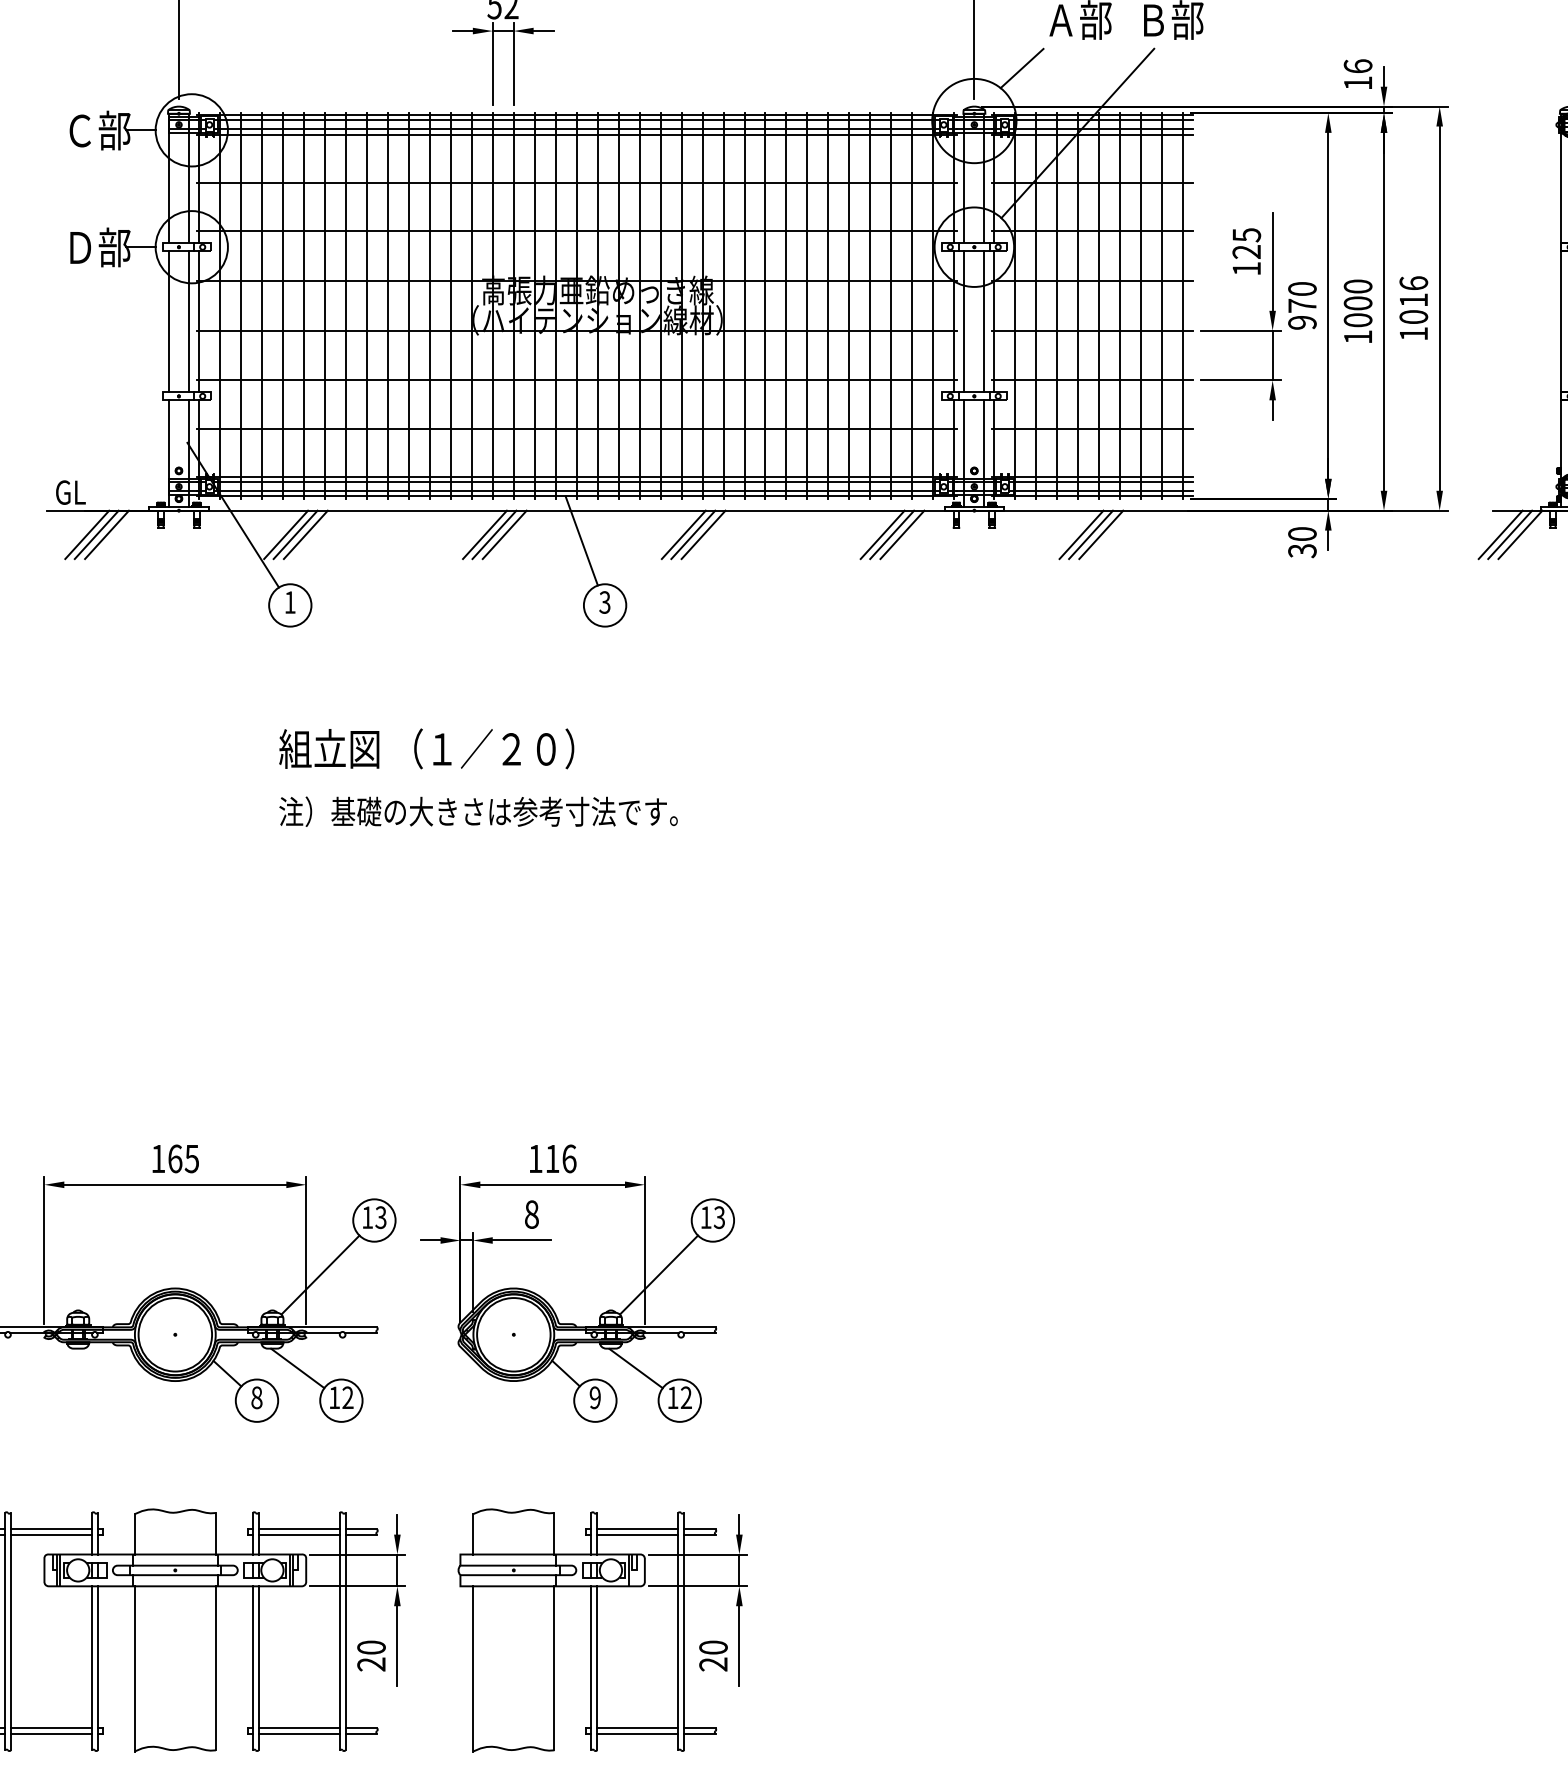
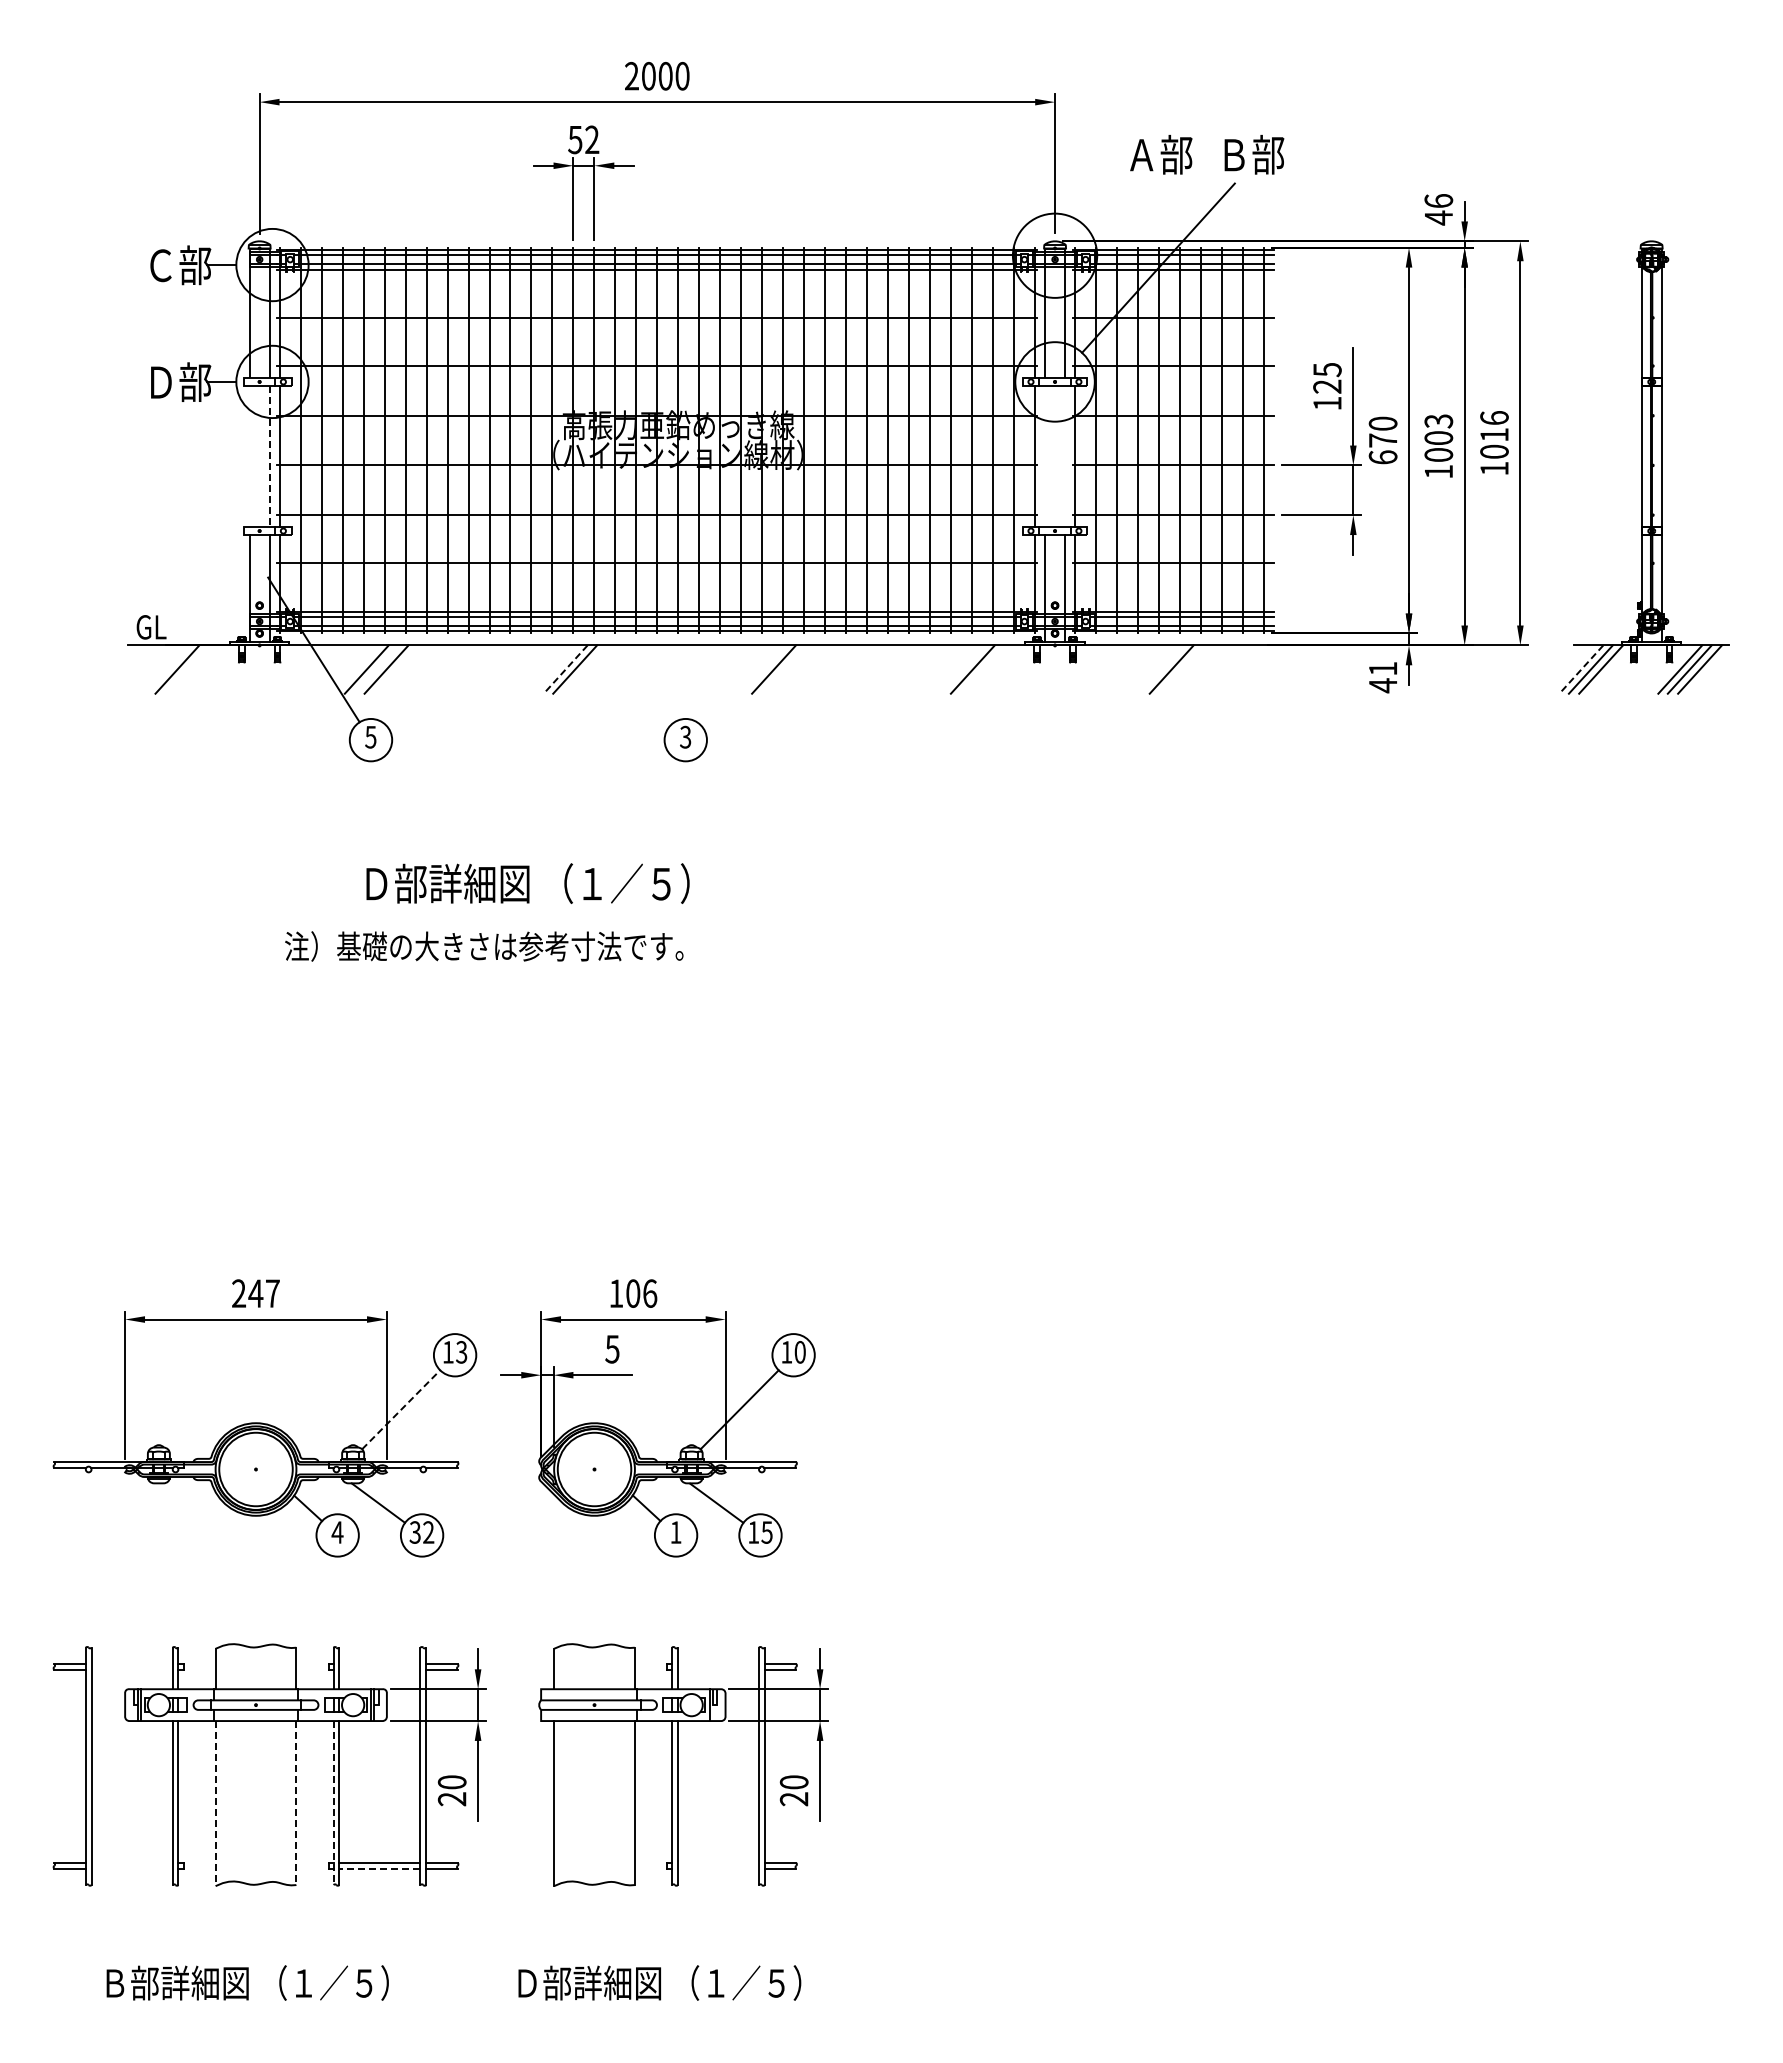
line: (1021, 67) -> (1102, 202), removed
text: (1357, 82) -> (1438, 217), 16 -> 46
text: (1357, 286) -> (1438, 421), 1000 -> 1003
line: (168, 321) -> (249, 456), removed
line: (188, 321) -> (269, 456), solid -> dashed
line: (963, 321) -> (1044, 456), removed
line: (984, 321) -> (1065, 456), removed
text: (1301, 322) -> (1382, 457), 970 -> 670
line: (86, 534) -> (167, 669), removed
line: (106, 534) -> (187, 669), removed
line: (295, 534) -> (376, 669), removed
line: (484, 534) -> (565, 669), solid -> dashed
line: (504, 534) -> (585, 669), removed
line: (683, 534) -> (764, 669), removed
line: (703, 534) -> (784, 669), removed
line: (882, 534) -> (963, 669), removed
line: (902, 534) -> (983, 669), removed
line: (1081, 534) -> (1162, 669), removed
line: (1100, 534) -> (1181, 669), removed
line: (1500, 534) -> (1581, 669), solid -> dashed
line: (581, 540) -> (662, 675), removed
text: (1301, 542) -> (1382, 677), 30 -> 41
text: (289, 602) -> (370, 737), 1 -> 5
text: (443, 748) -> (524, 883), 組立図 （１／２０） -> Ｄ部詳細図 （１／５）
text: (478, 811) -> (484, 946), moved
text: (174, 1158) -> (255, 1293), 165 -> 247
text: (552, 1158) -> (633, 1293), 116 -> 106
text: (531, 1214) -> (612, 1349), 8 -> 5
text: (718, 1217) -> (799, 1352), 13 -> 10
line: (320, 1274) -> (401, 1409), solid -> dashed
text: (256, 1397) -> (337, 1532), 8 -> 4
text: (333, 1397) -> (414, 1532), 12 -> 32
text: (594, 1397) -> (675, 1532), 9 -> 1
text: (685, 1397) -> (766, 1532), 12 -> 15
line: (50, 1529) -> (131, 1664), removed
line: (298, 1529) -> (379, 1664), removed
line: (636, 1529) -> (717, 1664), removed
line: (50, 1534) -> (131, 1669), removed
line: (298, 1534) -> (379, 1669), removed
line: (636, 1534) -> (717, 1669), removed
line: (134, 1668) -> (215, 1803), solid -> dashed
line: (215, 1668) -> (296, 1803), solid -> dashed
line: (252, 1668) -> (333, 1803), solid -> dashed
line: (50, 1727) -> (131, 1862), removed
line: (636, 1727) -> (717, 1862), removed
line: (50, 1733) -> (131, 1868), removed
line: (298, 1733) -> (379, 1868), solid -> dashed
line: (636, 1733) -> (717, 1868), removed

